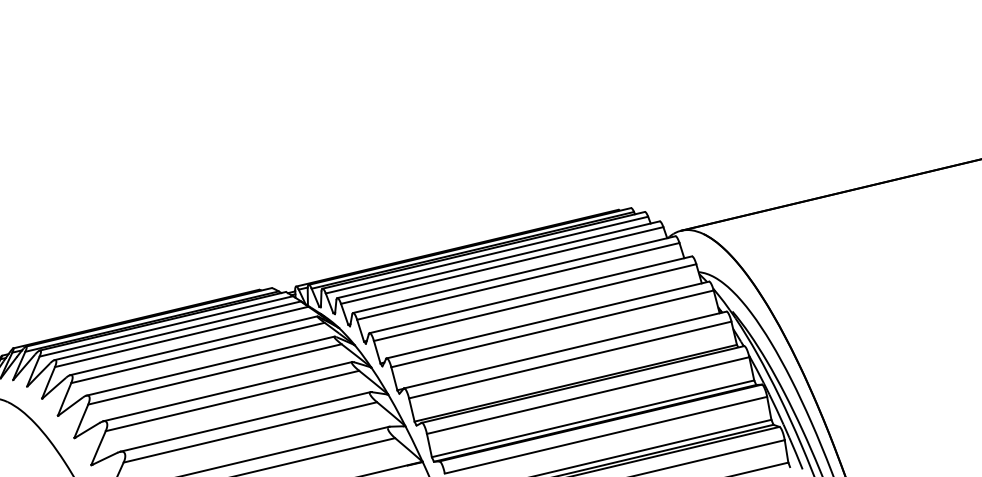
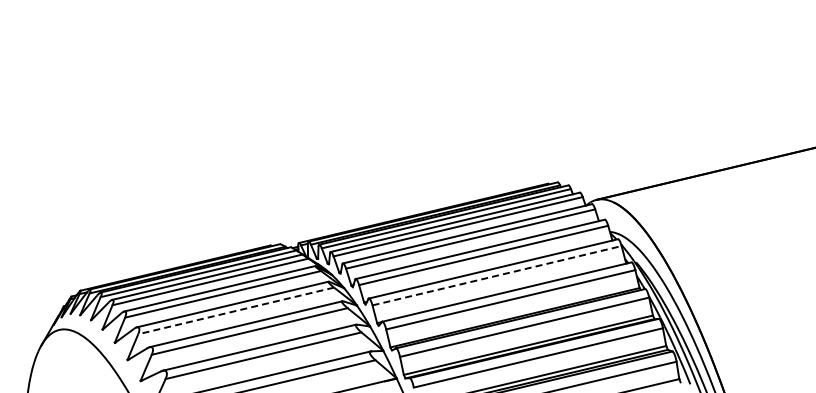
line: (553, 328) -> (497, 275), solid -> dashed
line: (215, 373) -> (236, 310), solid -> dashed

